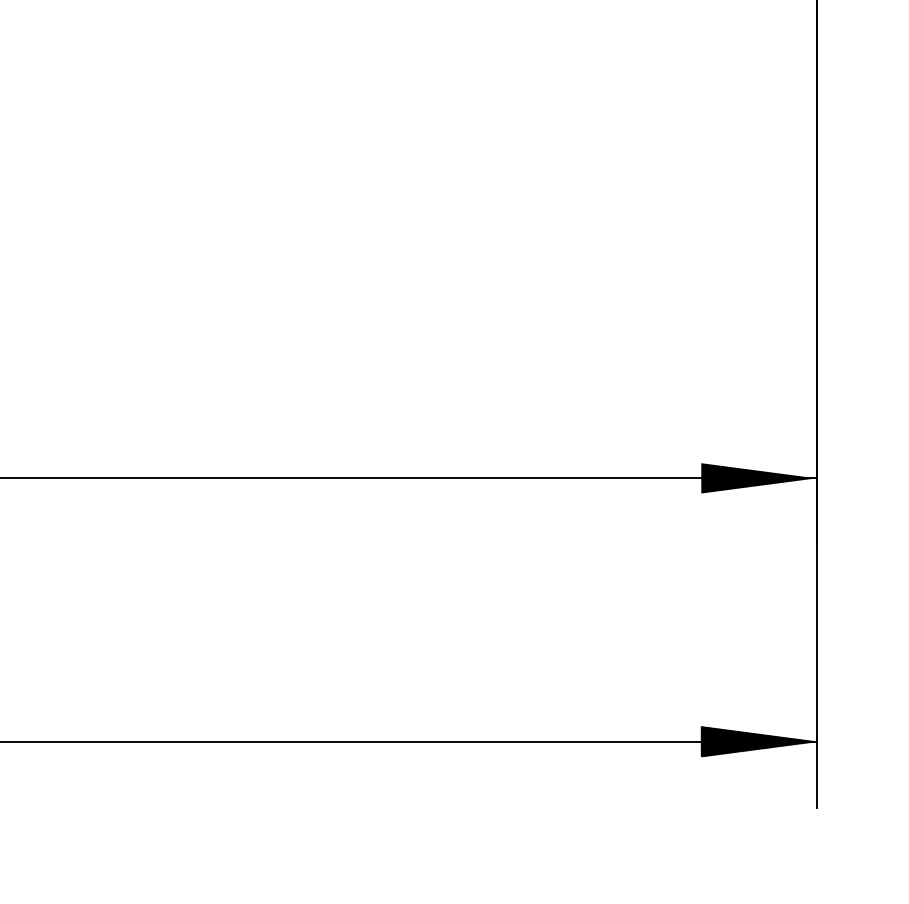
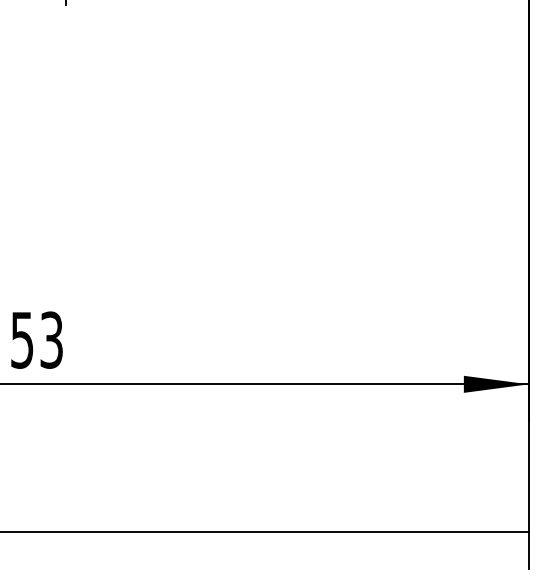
hatch: (757, 740) -> (495, 531), removed

